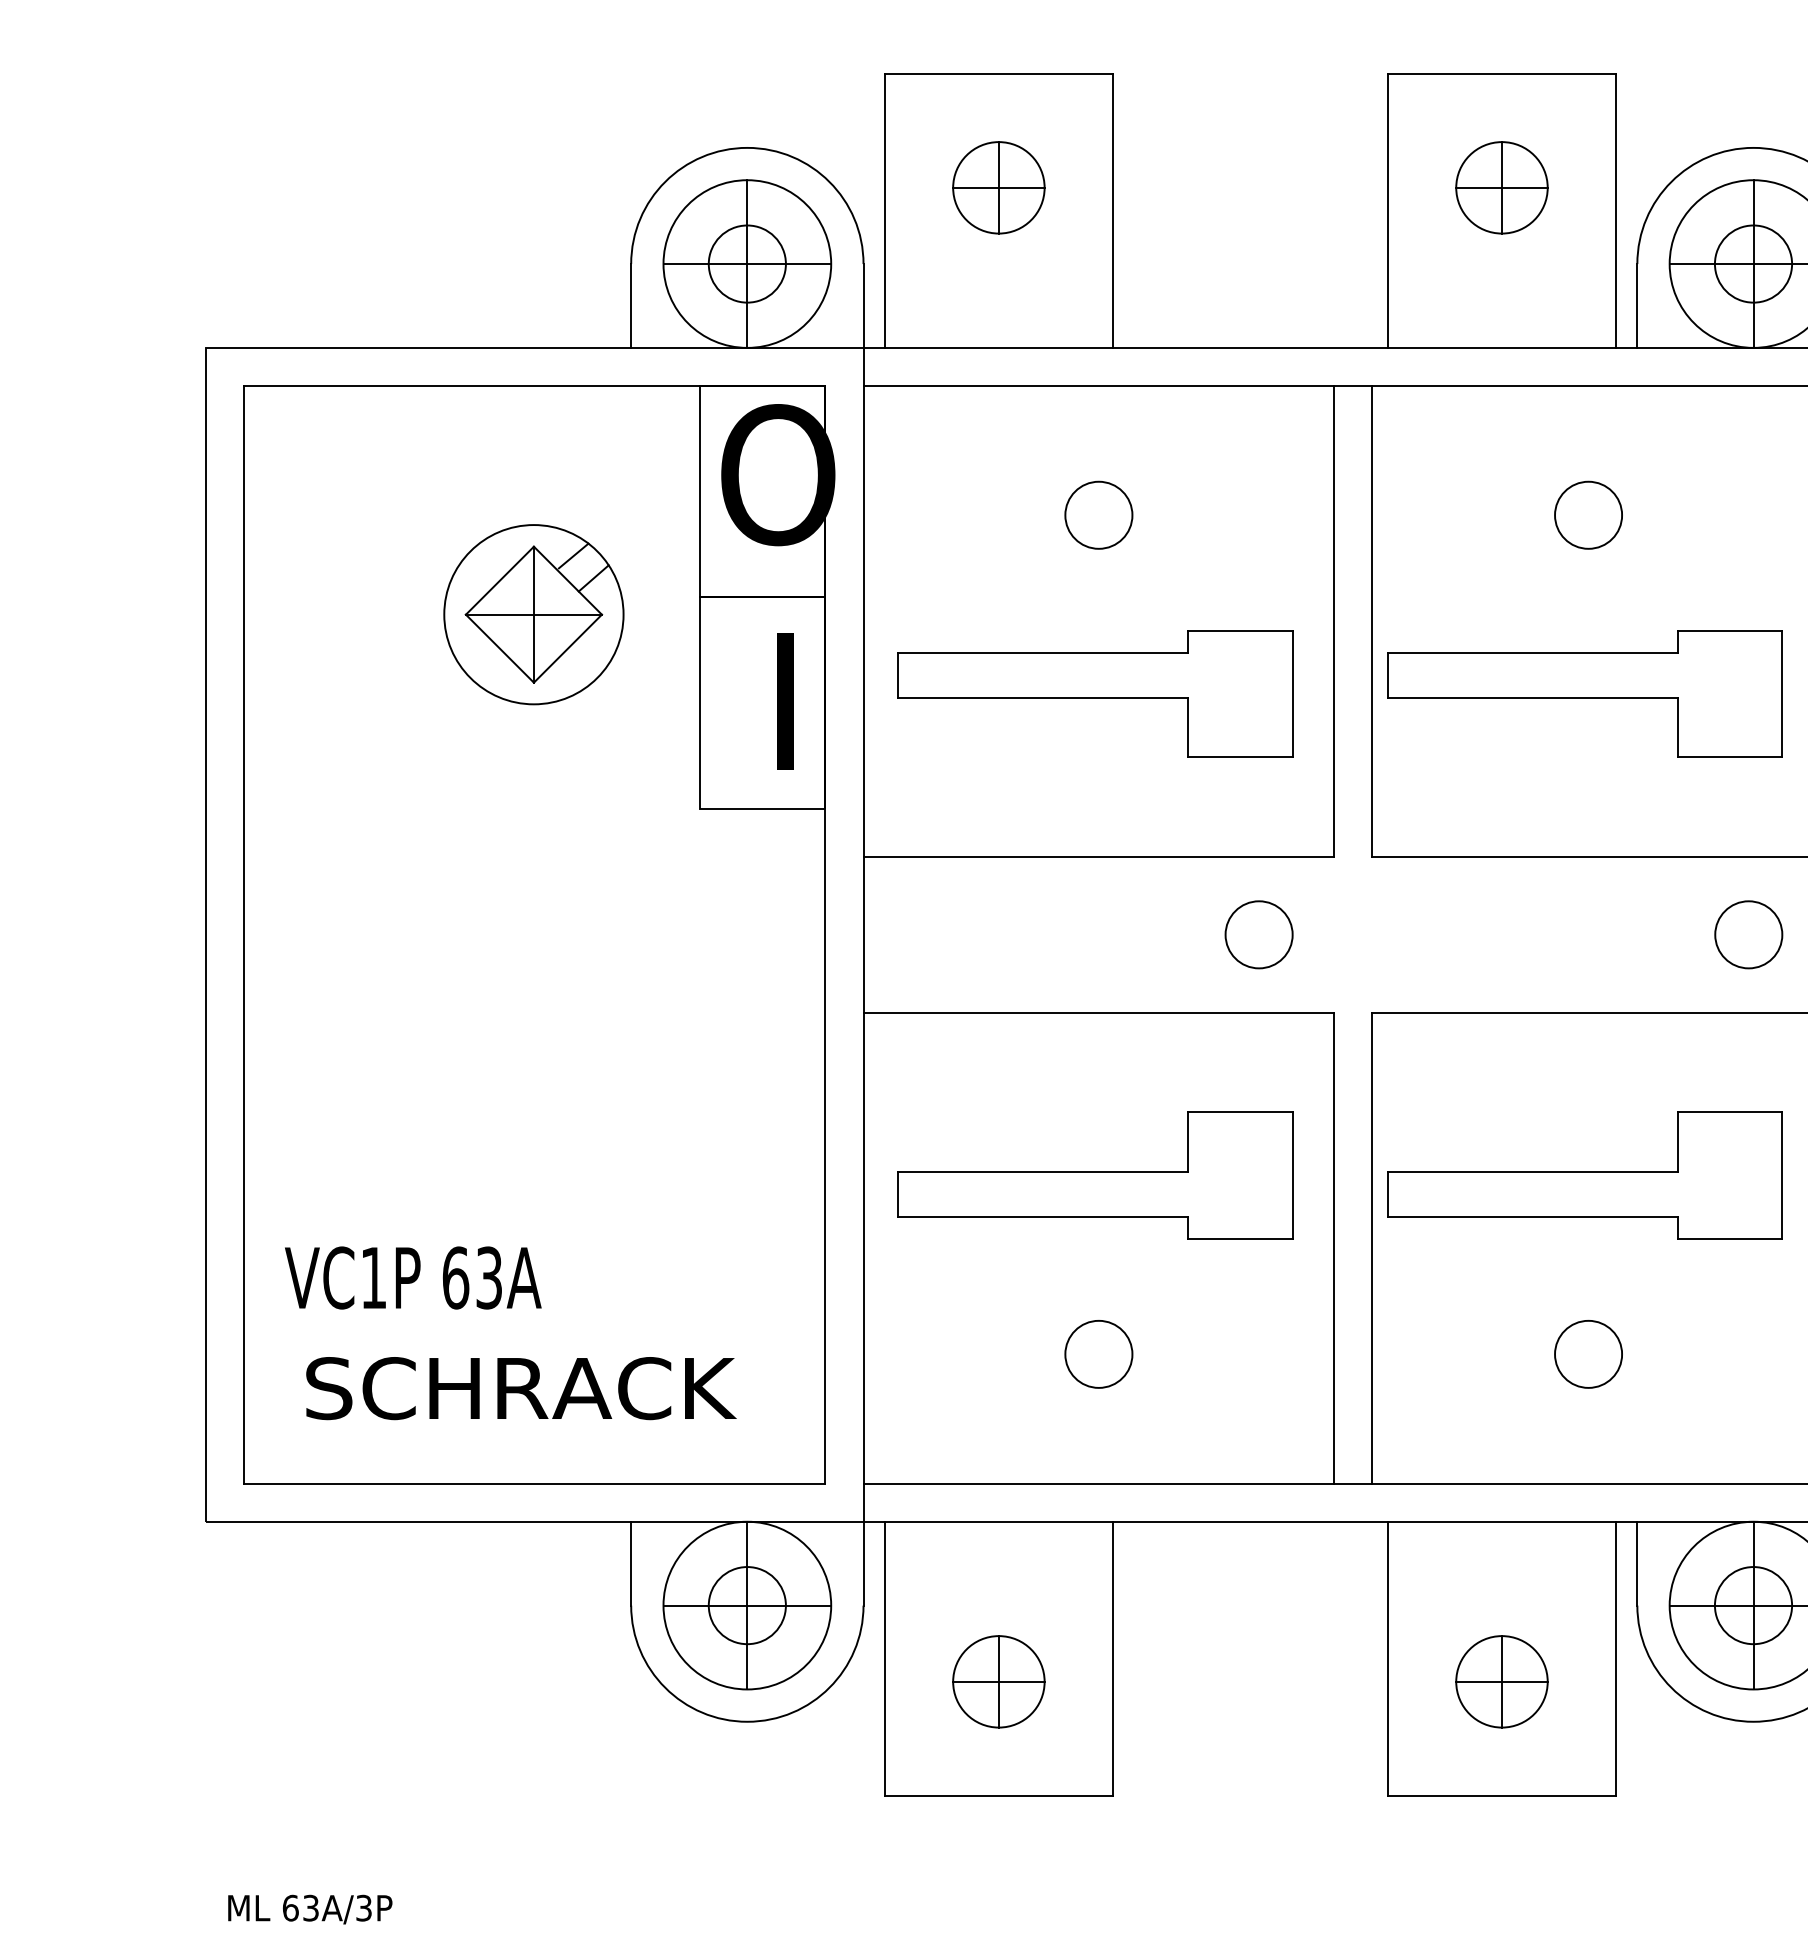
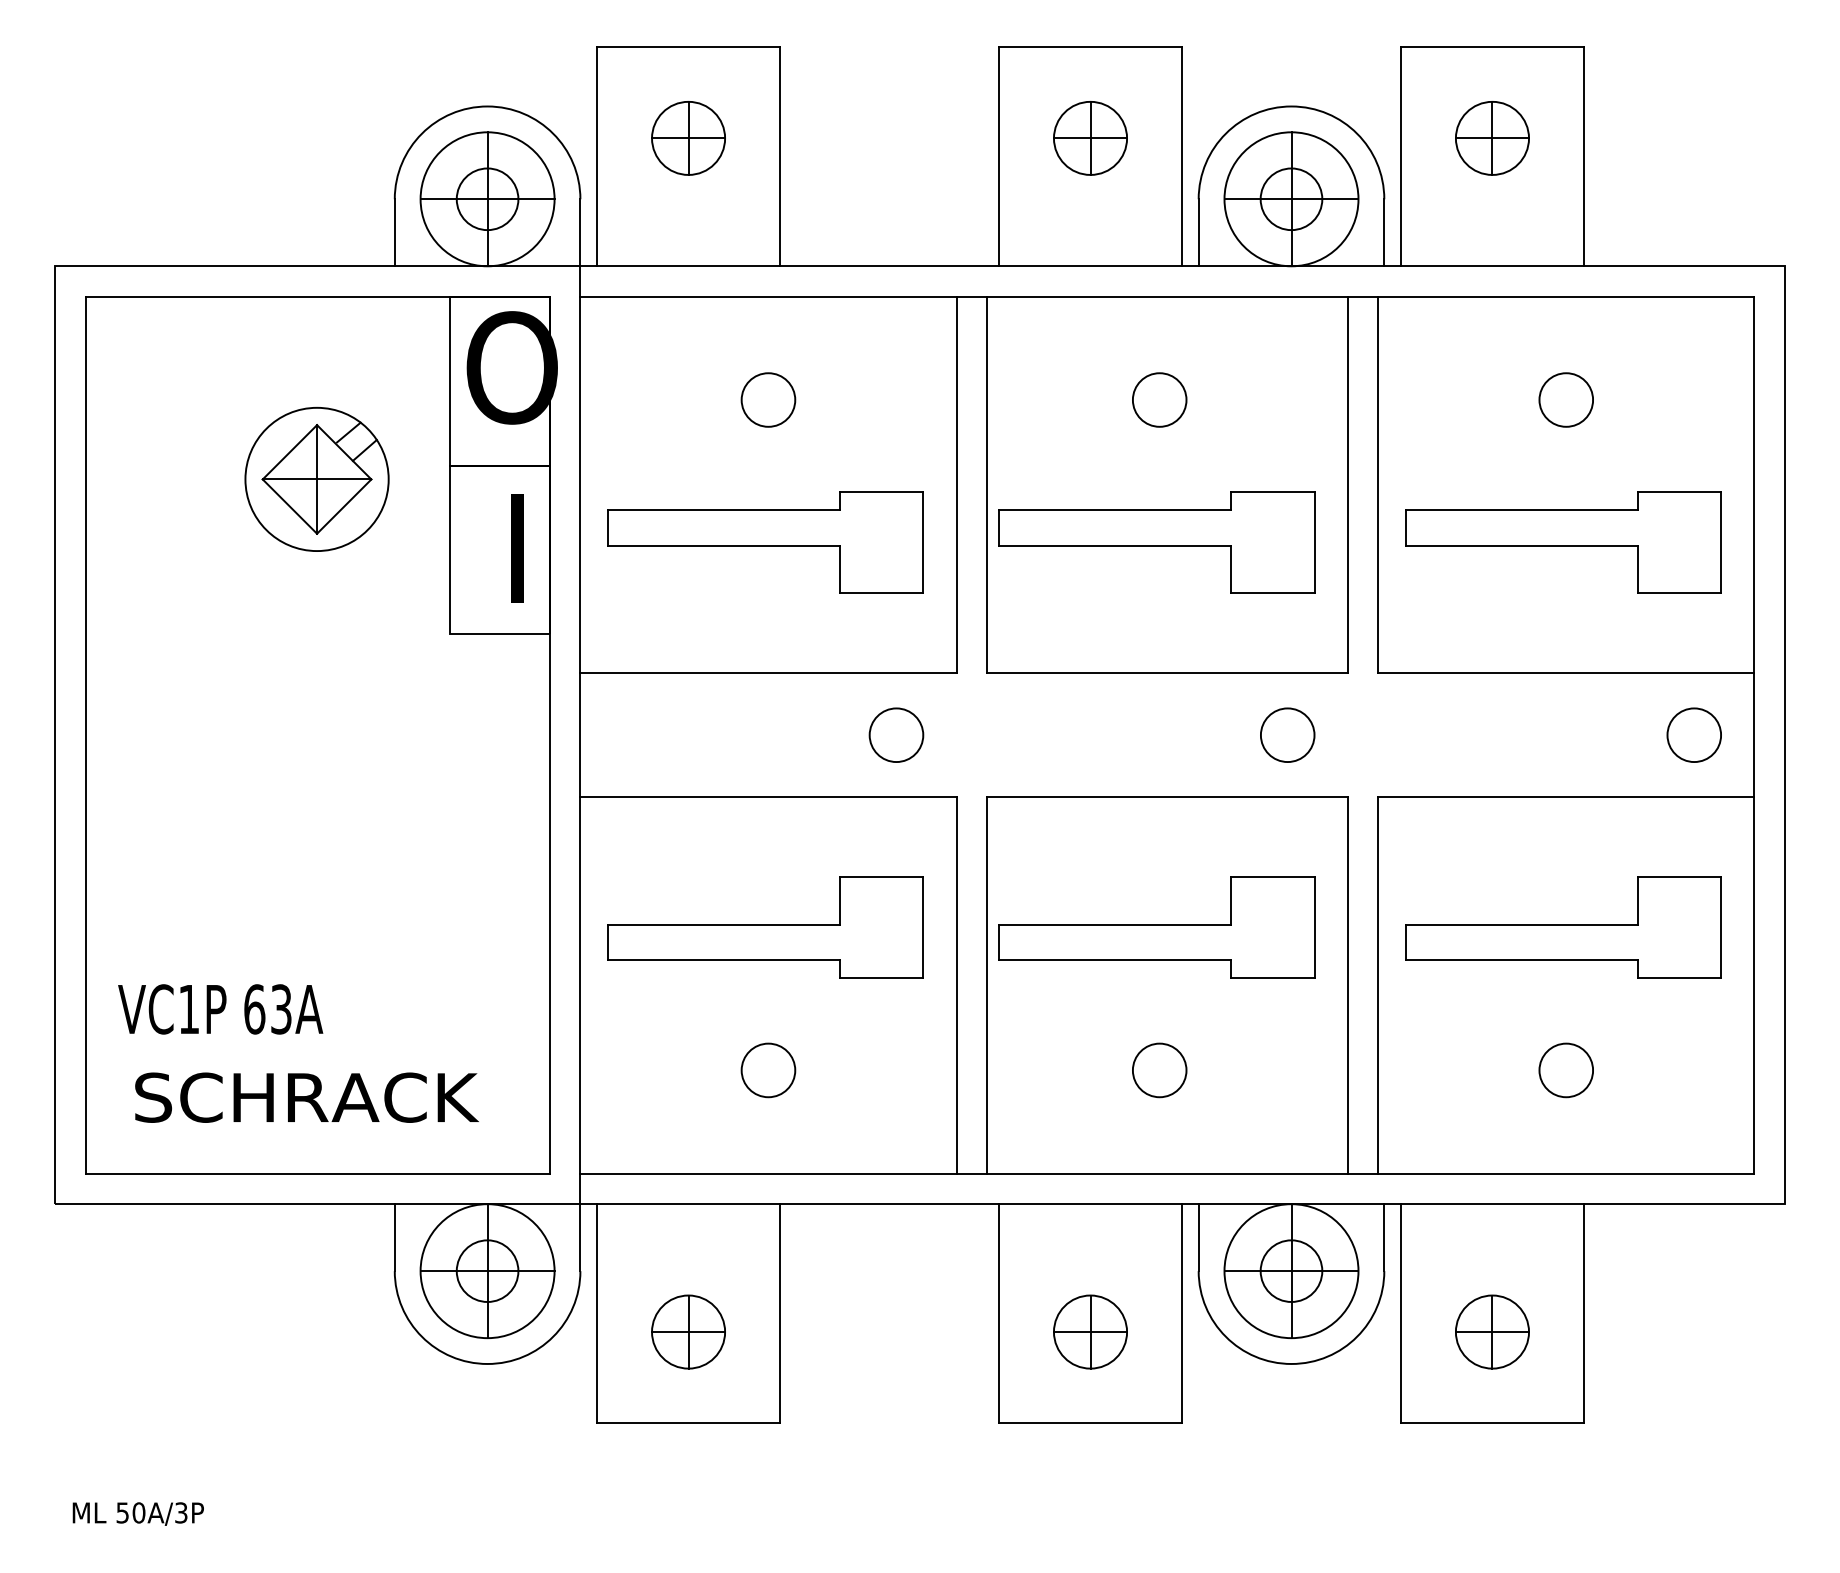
text: (300, 1907) -> (130, 1512), 63A/3P -> 50A/3P

